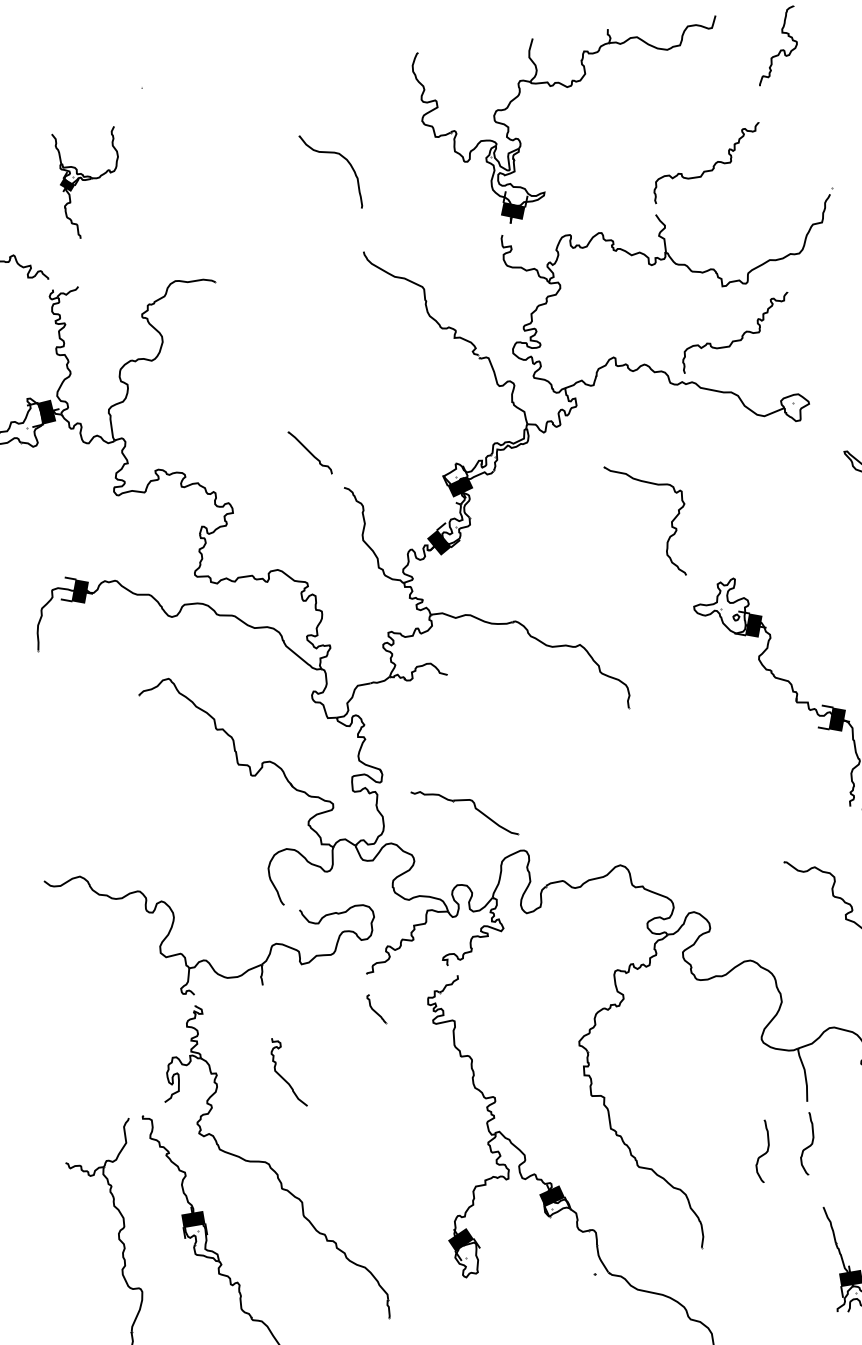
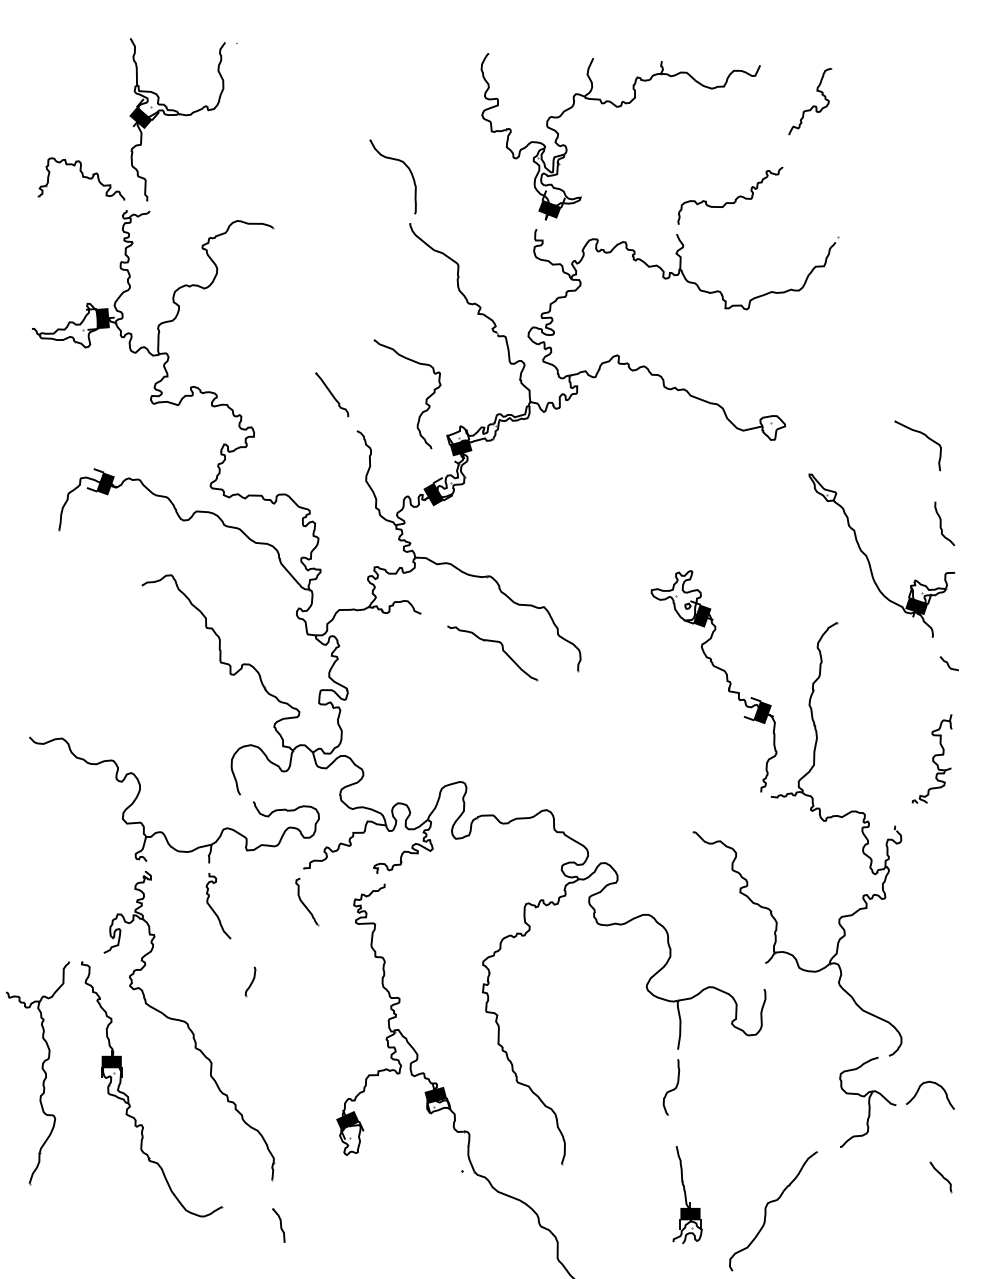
part: (329, 153) -> (394, 160), moved
part: (91, 181) -> (177, 119), size x1.67
curve: (740, 336) -> (734, 355), removed
part: (670, 522) -> (425, 399), moved
part: (475, 809) -> (502, 651), moved
part: (376, 1008) -> (307, 901), size x1.67
curve: (284, 1078) -> (214, 910), moved
part: (329, 1106) -> (250, 981), added
curve: (762, 1153) -> (630, 1089), removed

